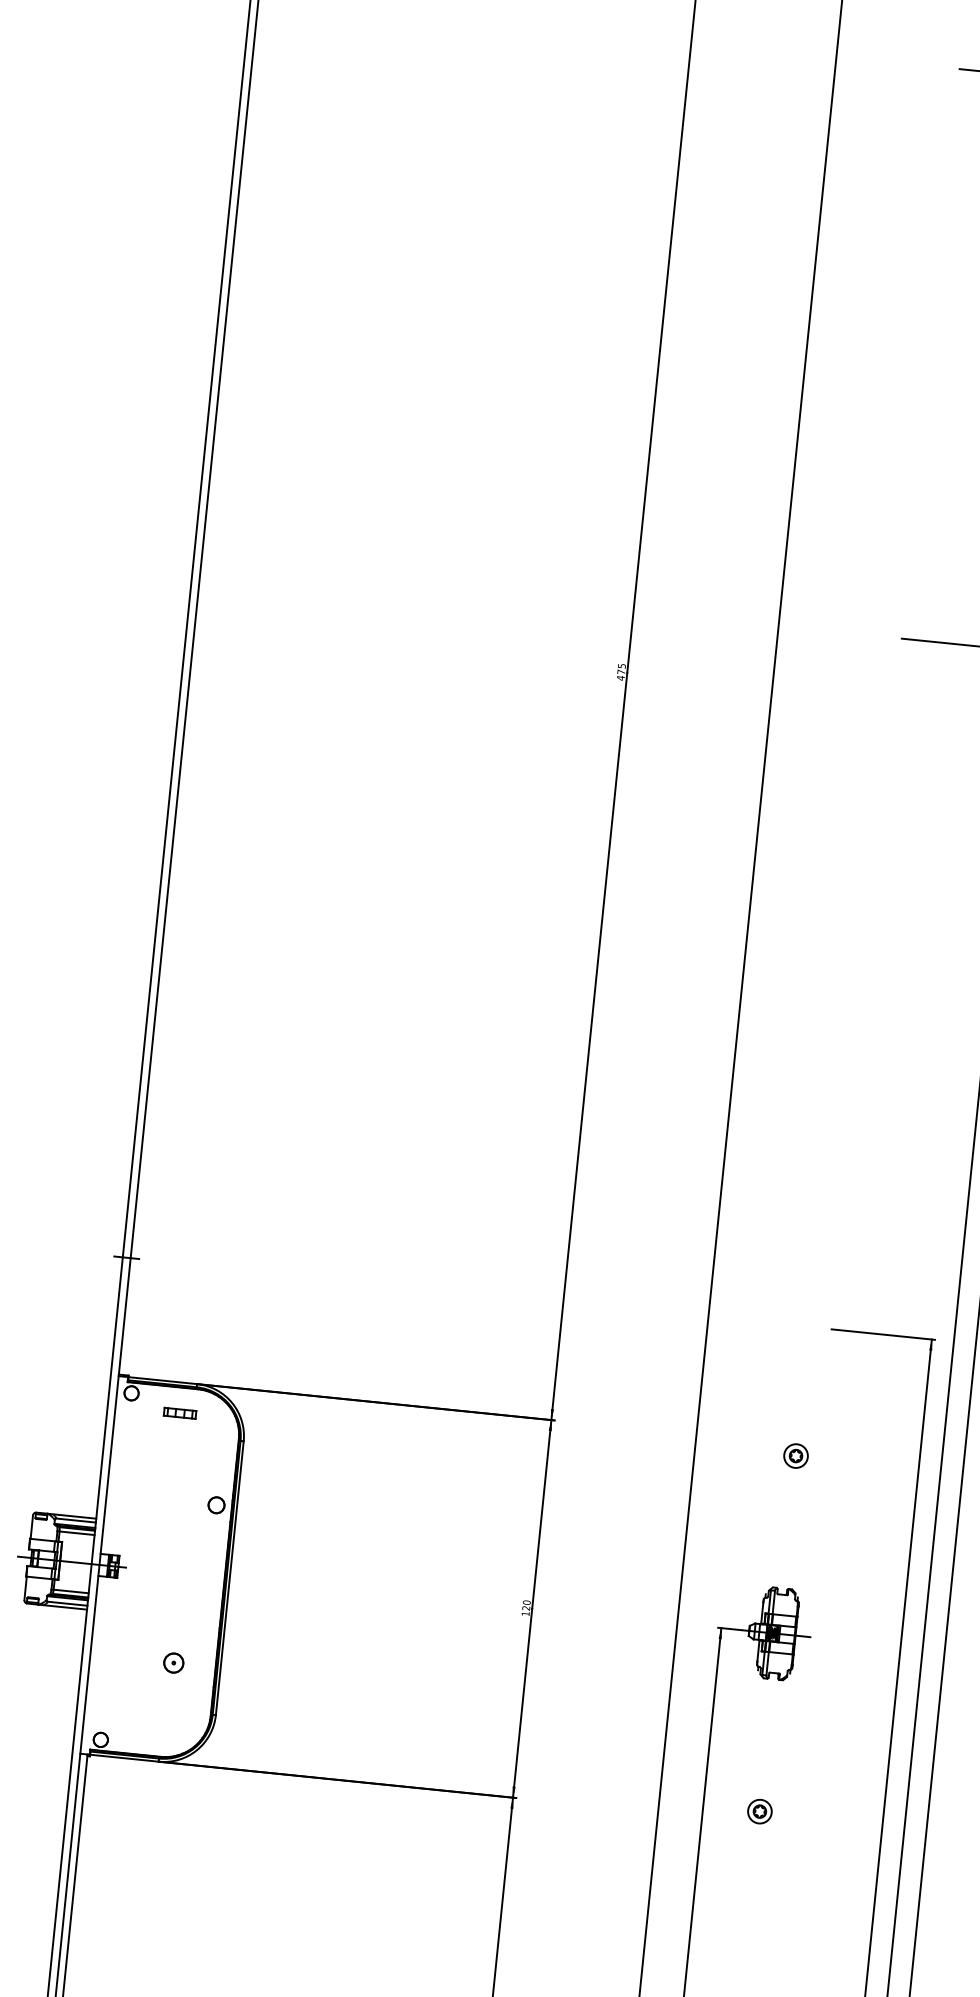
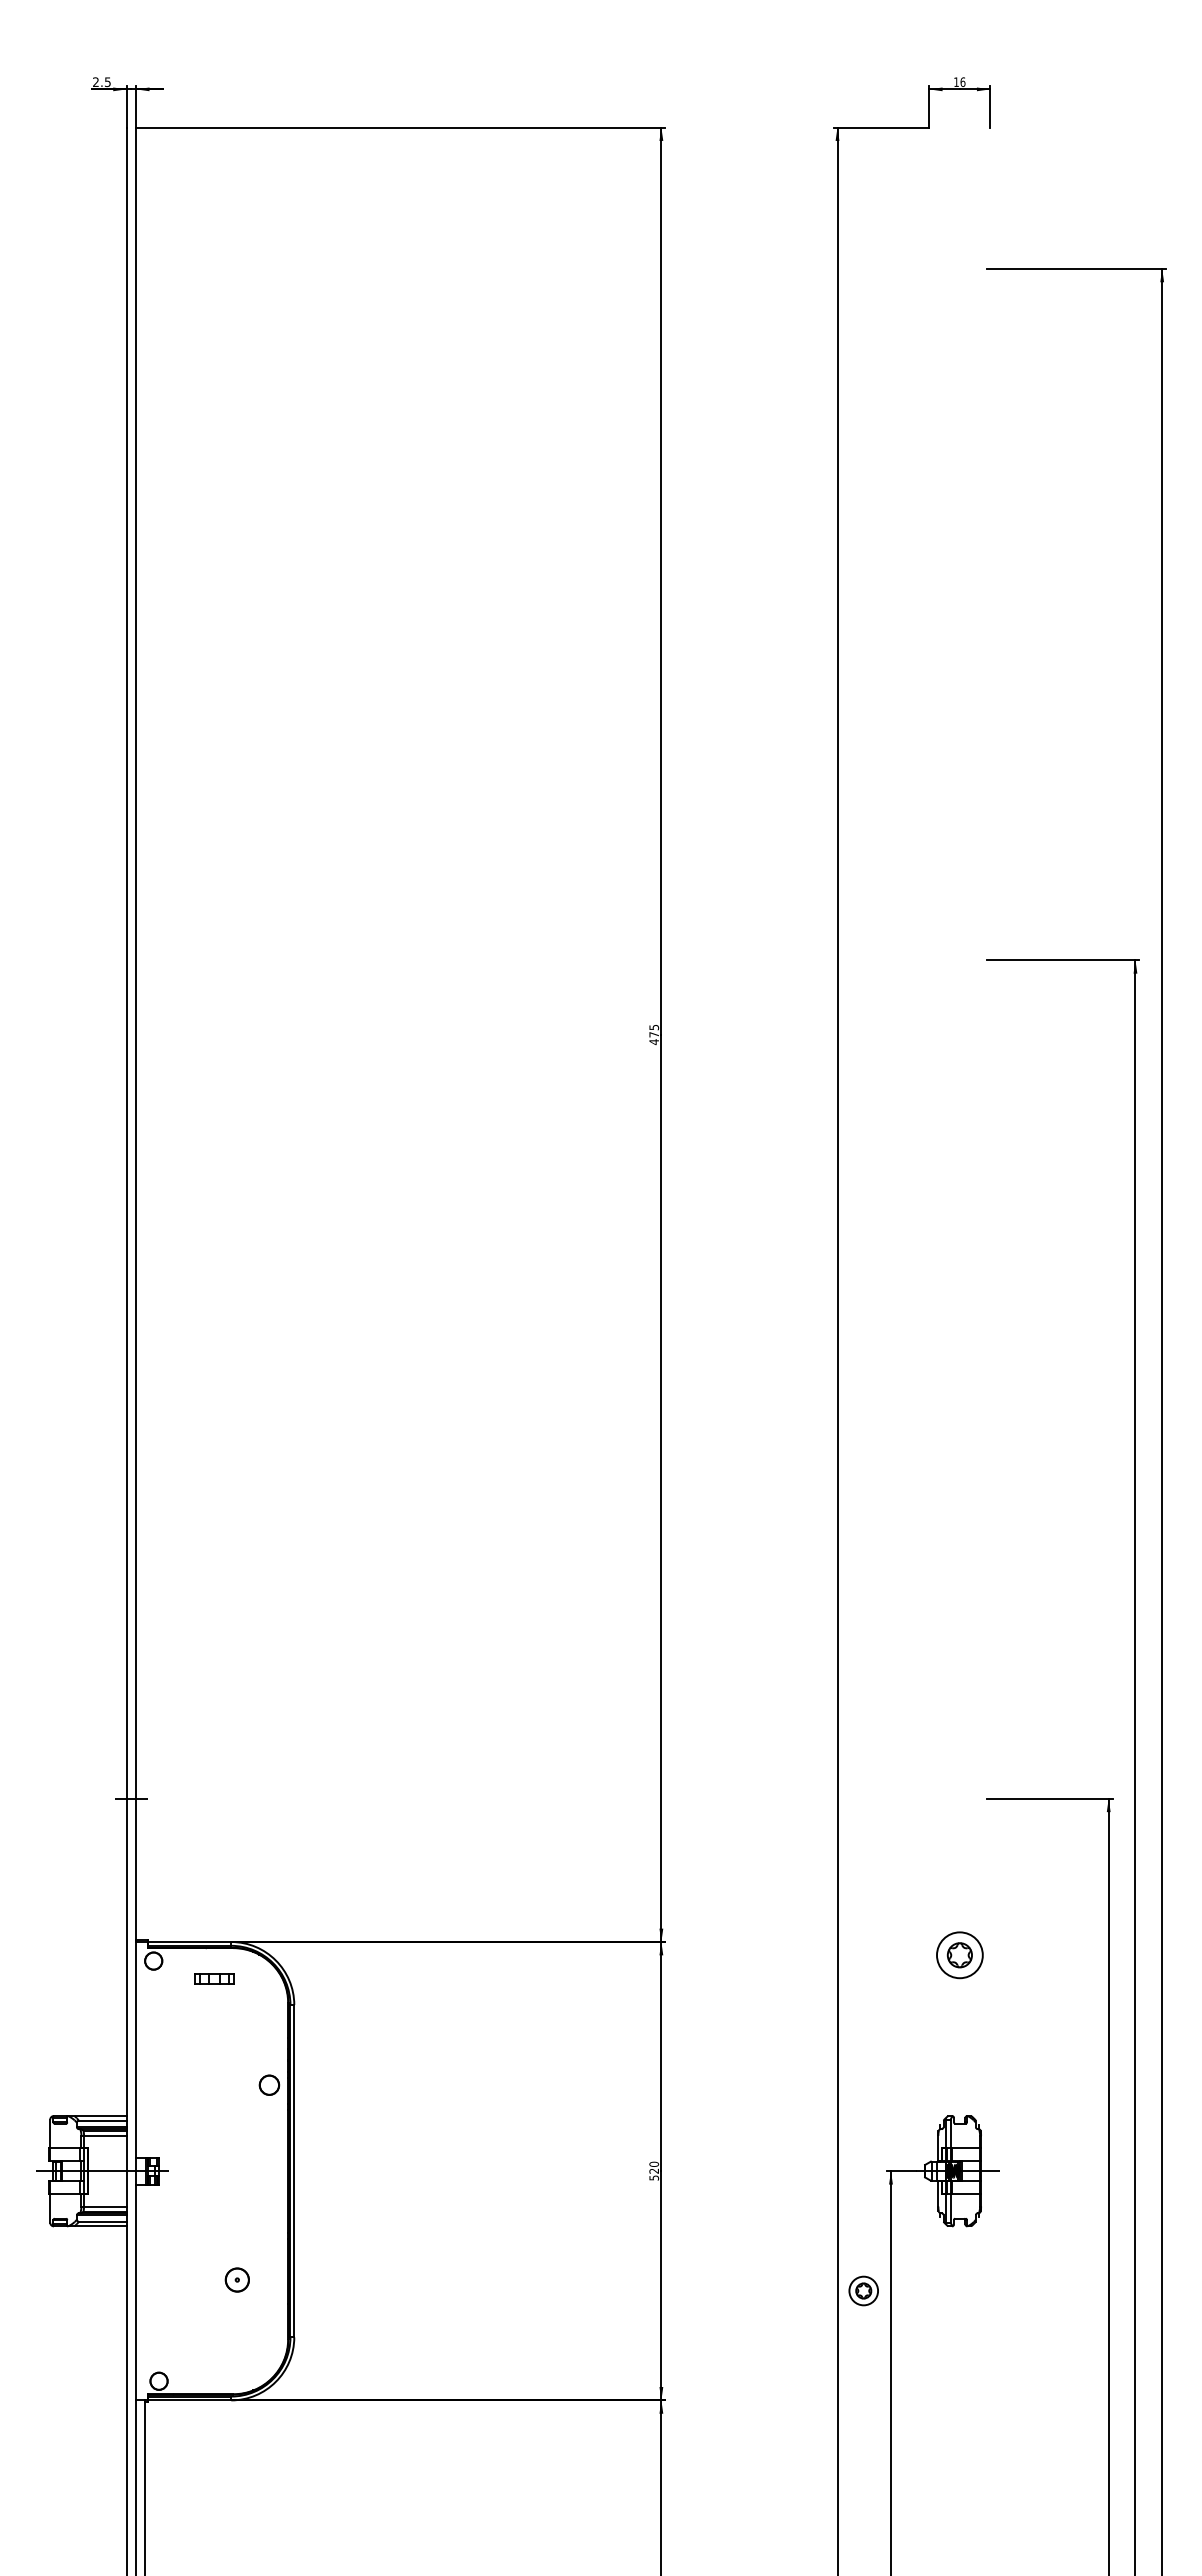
part: (795, 1456) -> (959, 1955), size x1.6
text: (526, 1613) -> (654, 2177), 120 -> 520
part: (759, 1811) -> (863, 2290), moved

